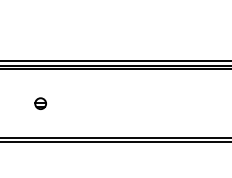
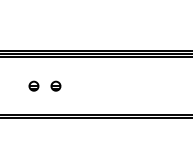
part: (66, 102) -> (55, 85), added

